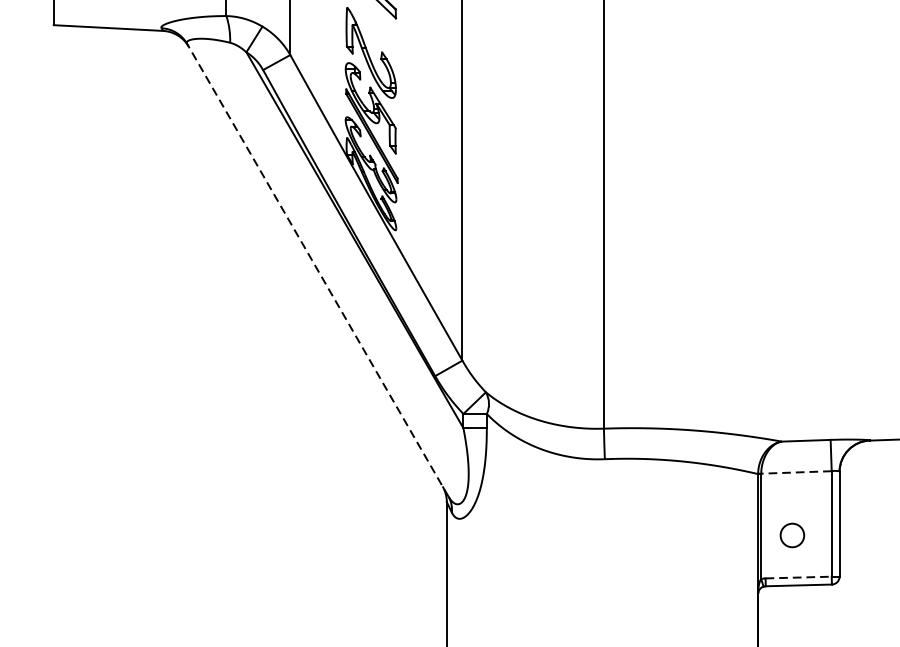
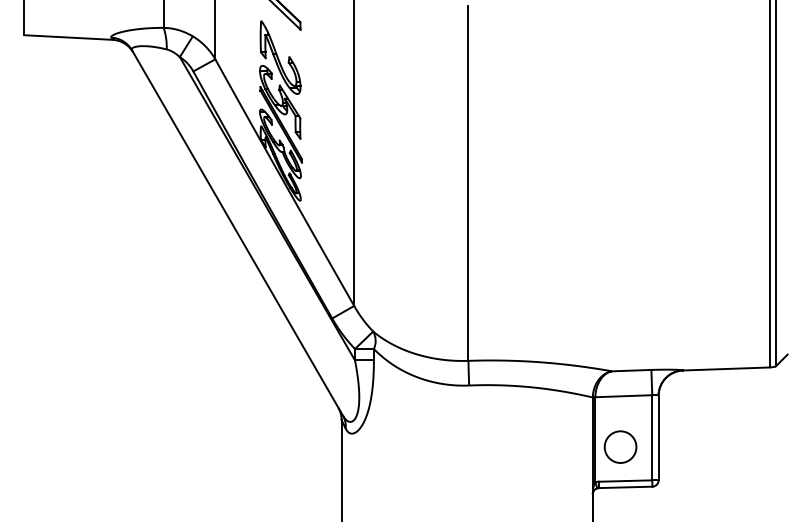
line: (317, 269) -> (237, 232), dashed -> solid
line: (796, 472) -> (623, 396), dashed -> solid
circle: (792, 534) -> (620, 446), size x1.67
line: (798, 578) -> (625, 481), dashed -> solid

